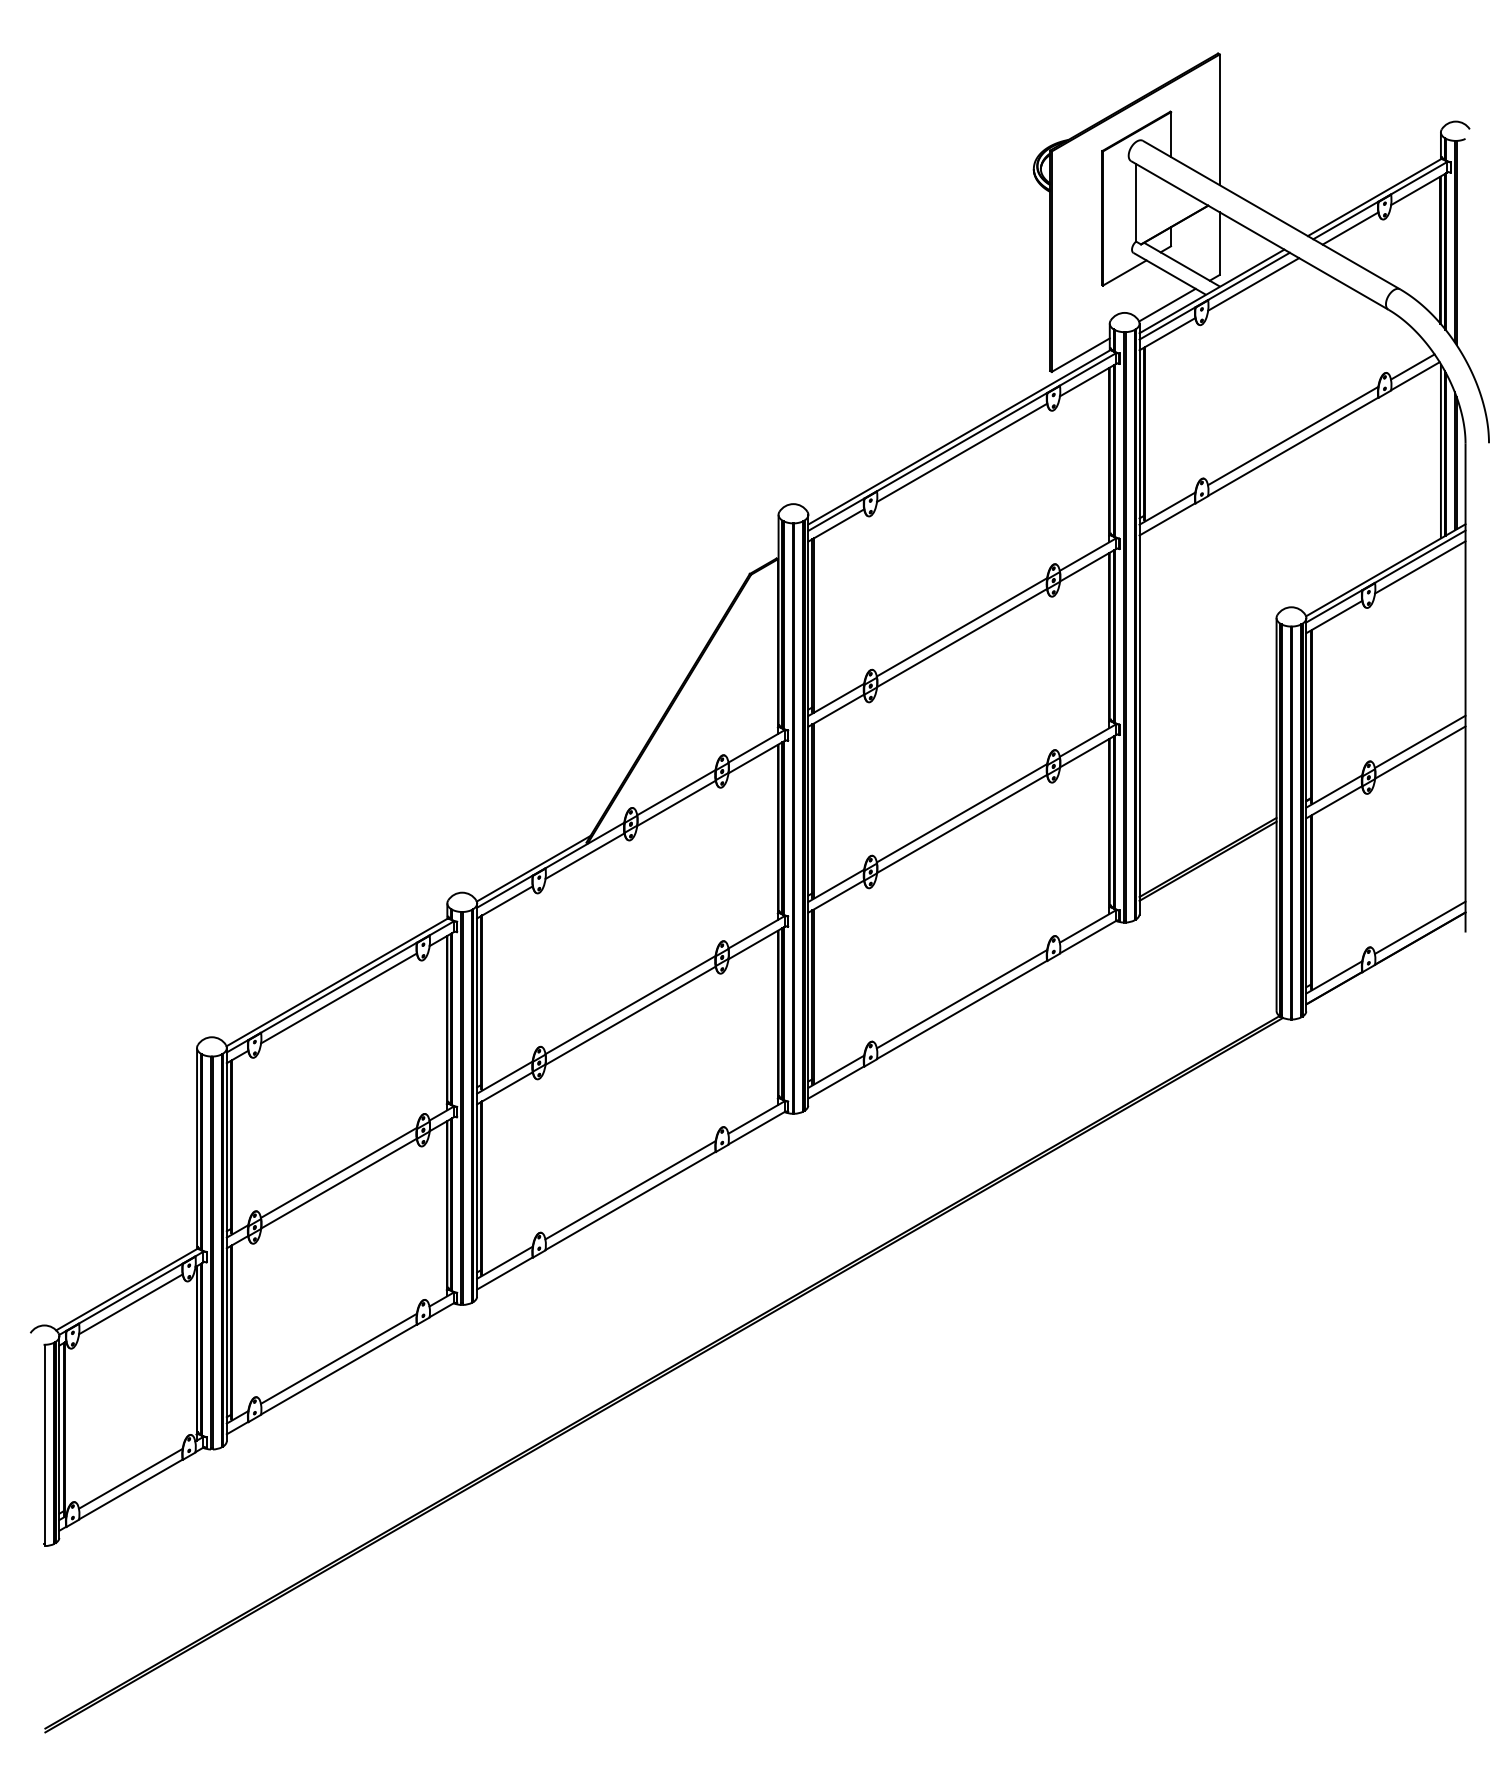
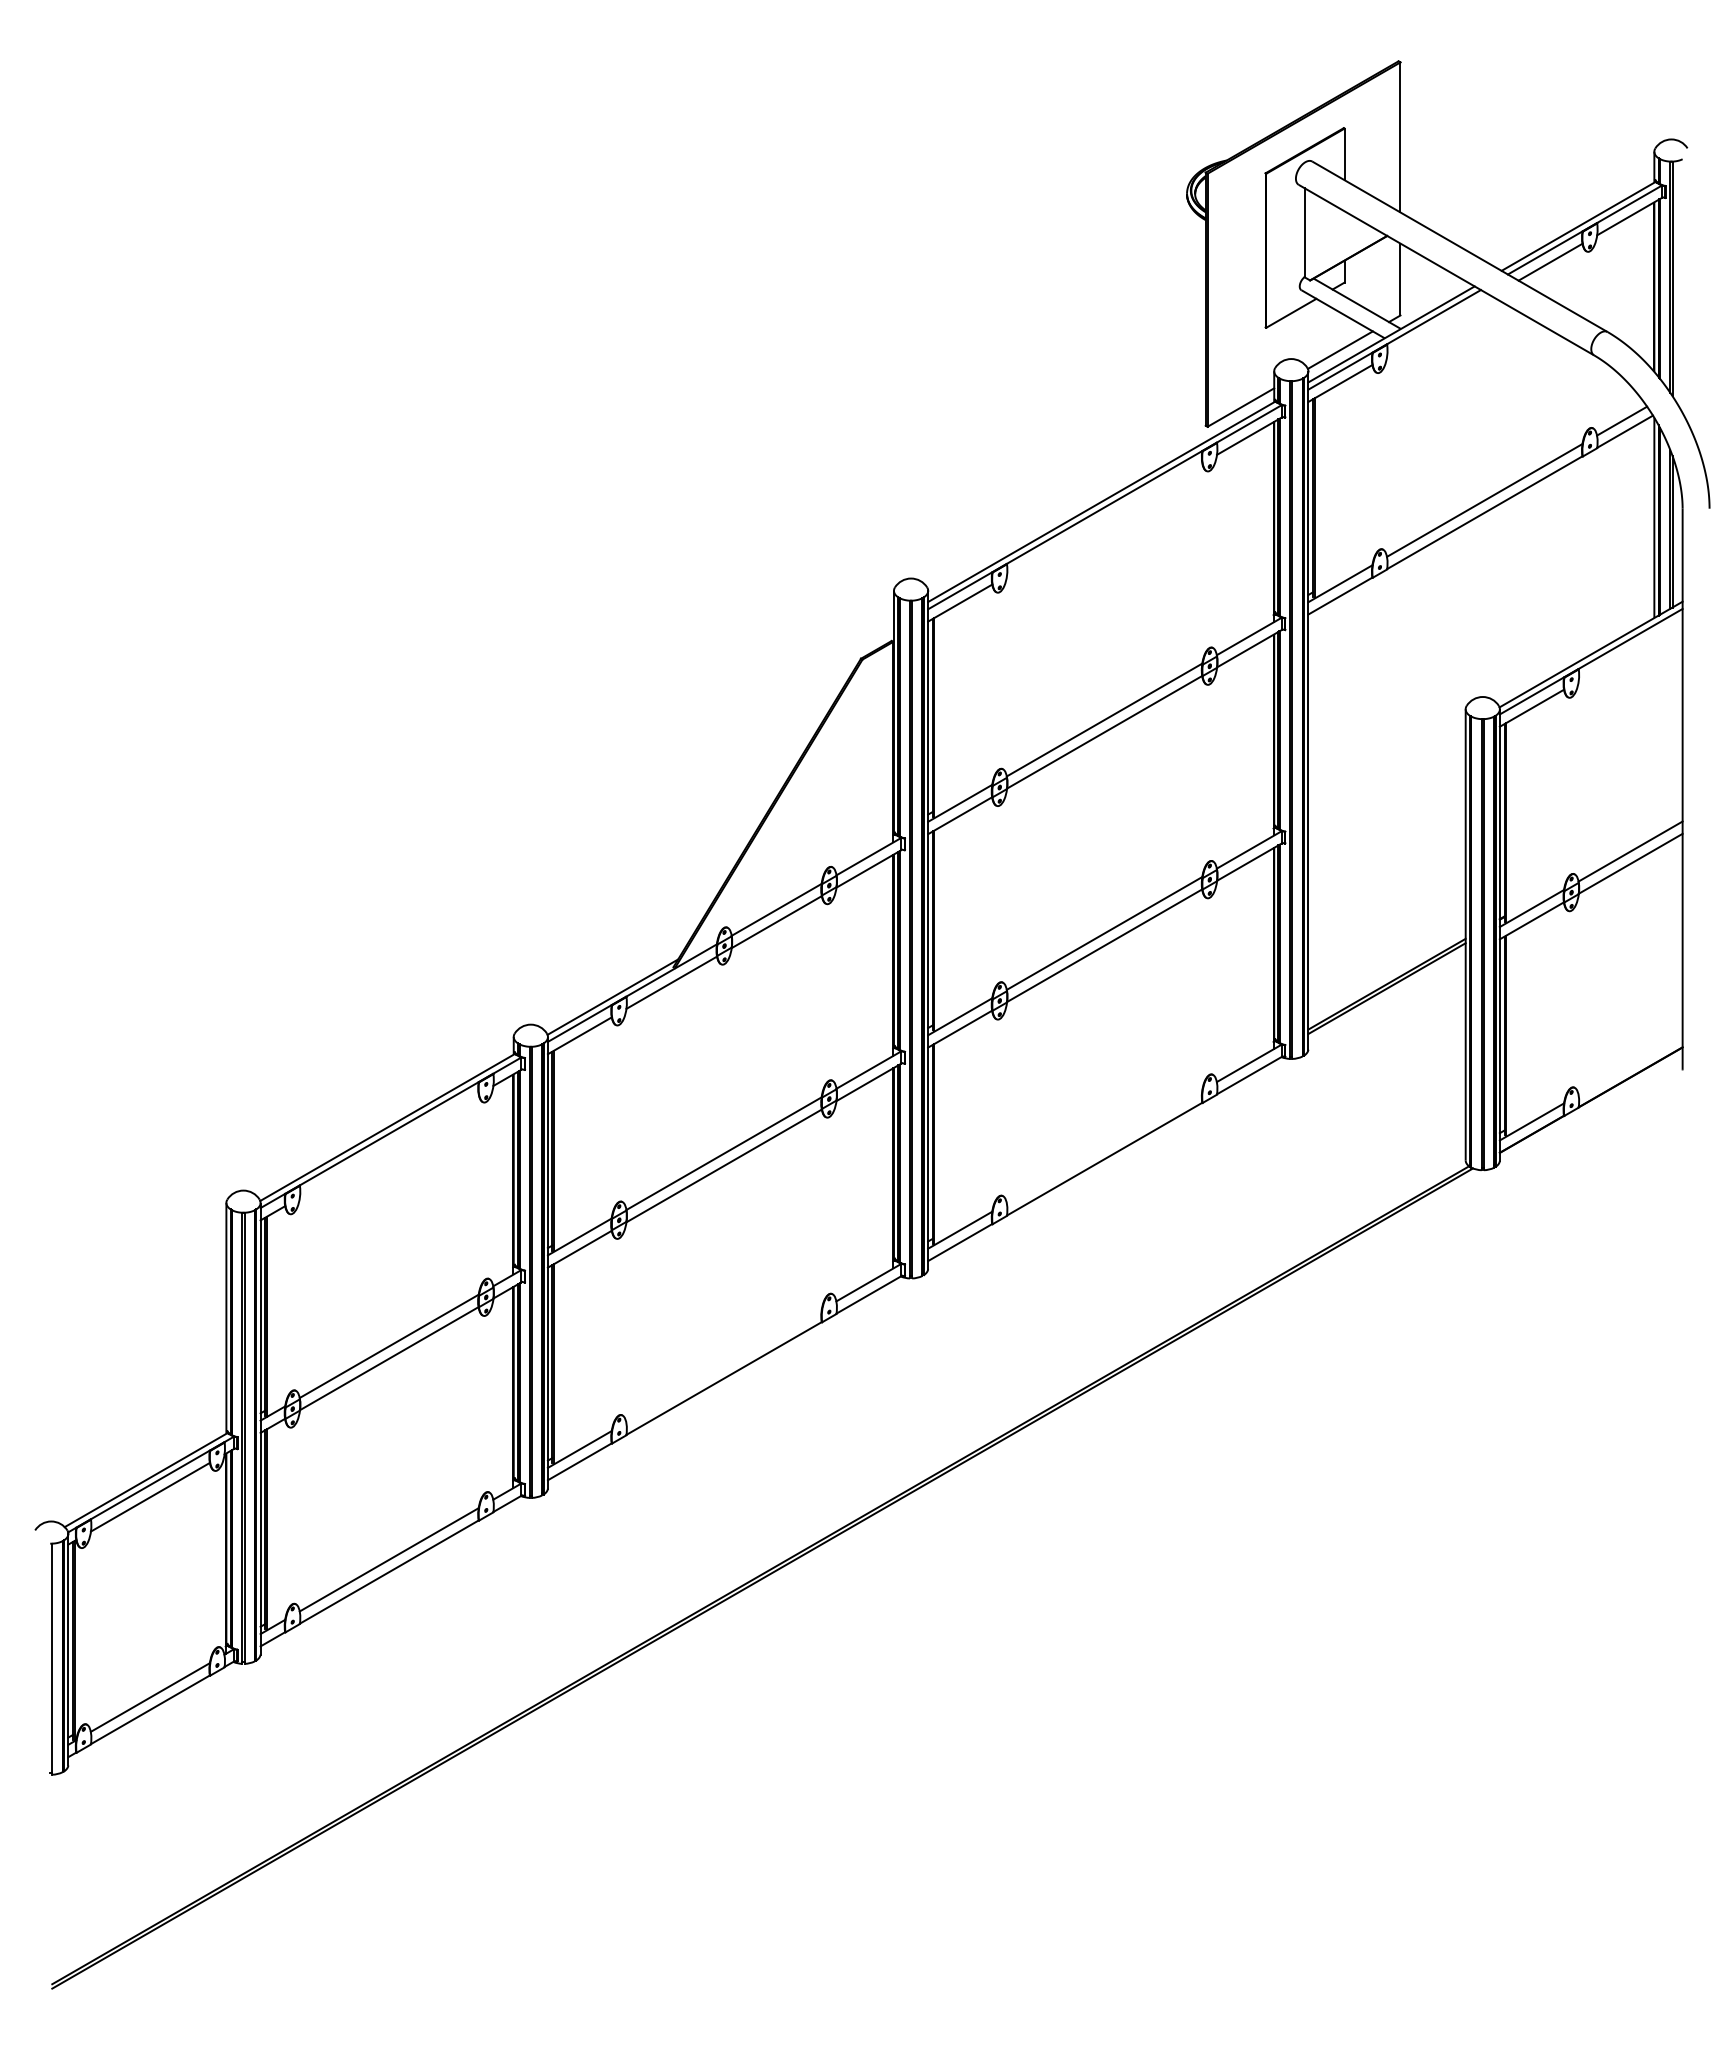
line: (1253, 284) -> (1439, 326), removed
line: (962, 452) -> (1105, 519), removed
line: (1420, 567) -> (1630, 651), removed
line: (1419, 927) -> (1629, 1064), removed
line: (338, 998) -> (388, 1146), removed
line: (961, 999) -> (1103, 1147), removed
line: (630, 1190) -> (724, 1366), removed

